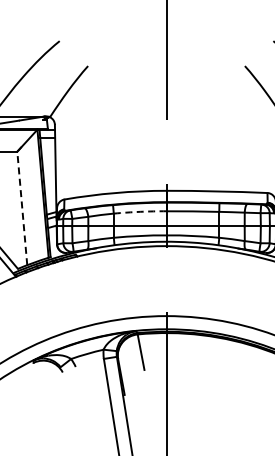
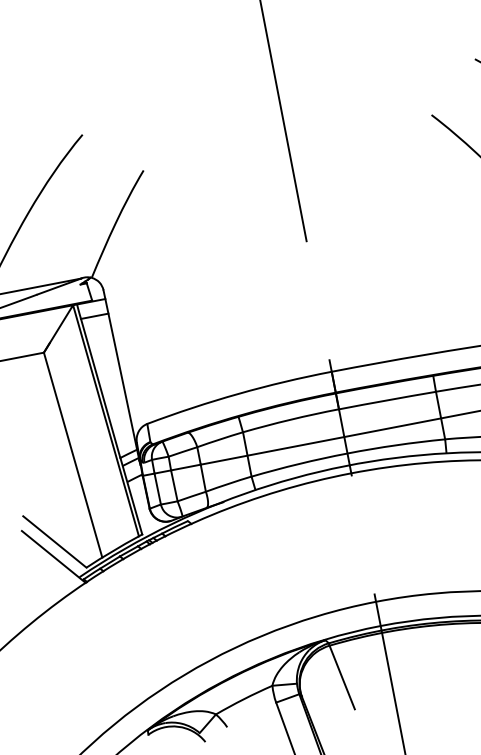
line: (22, 208) -> (73, 455), dashed -> solid
arc: (140, 211) -> (291, 418), dashed -> solid

